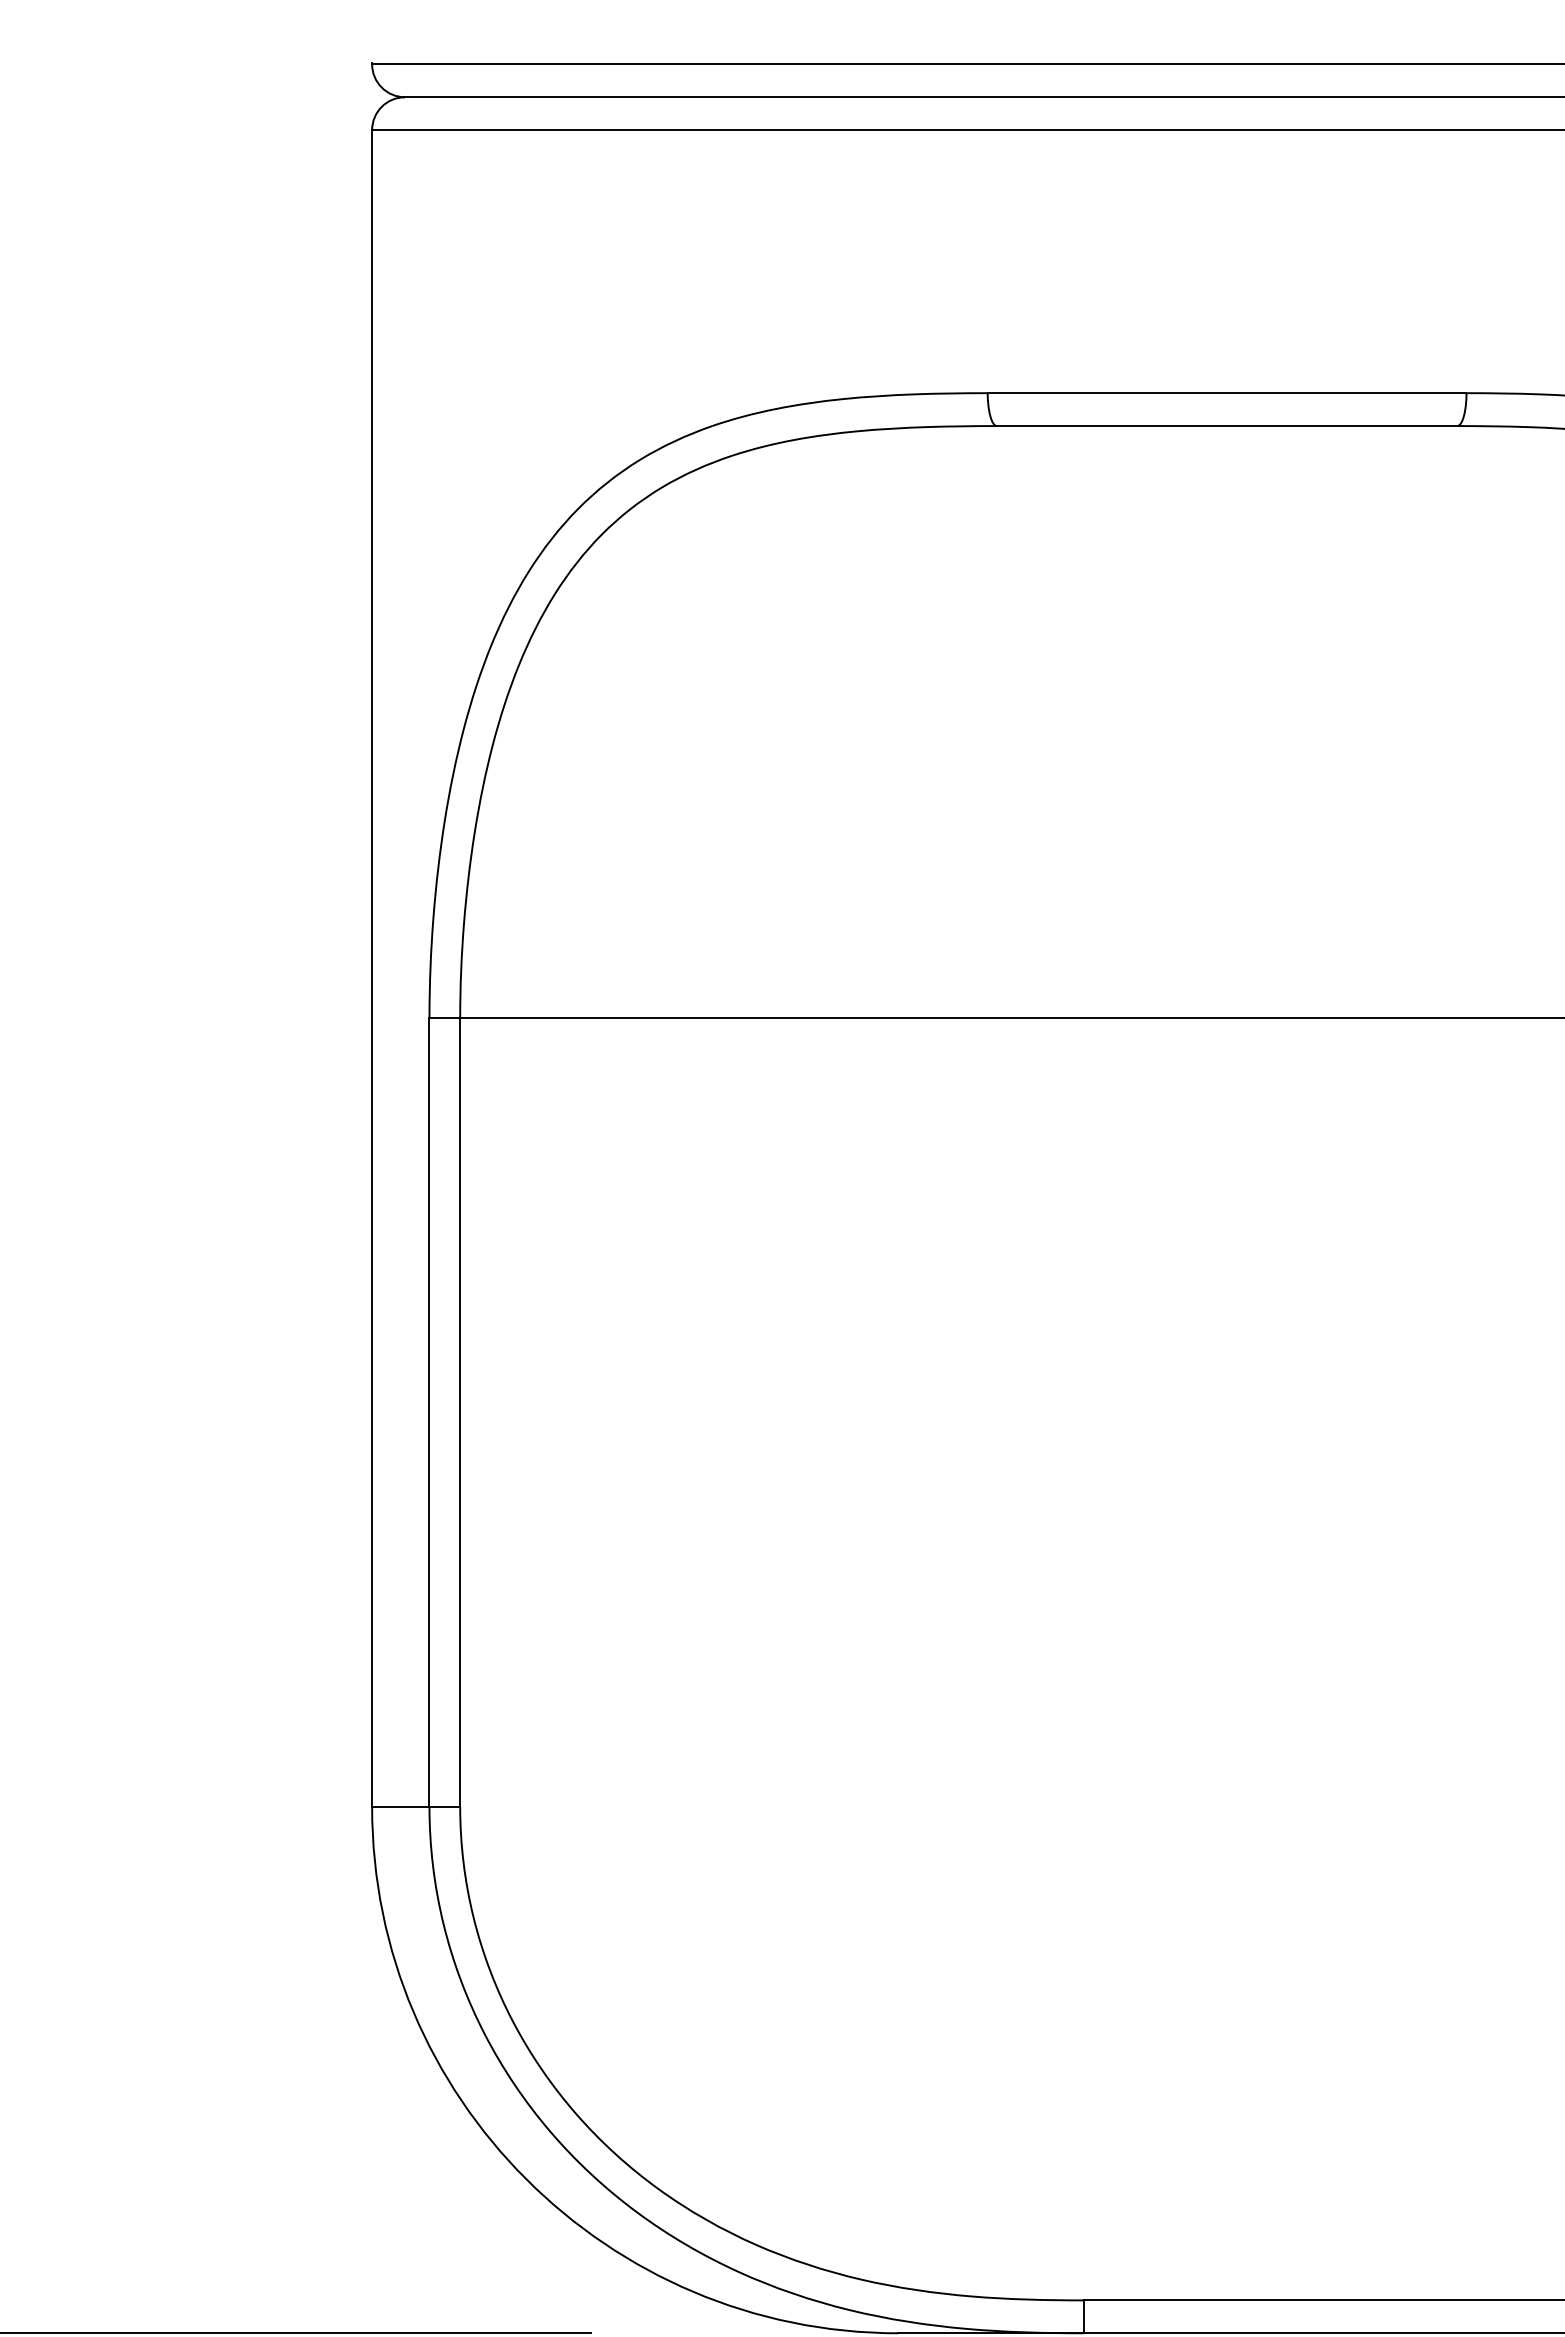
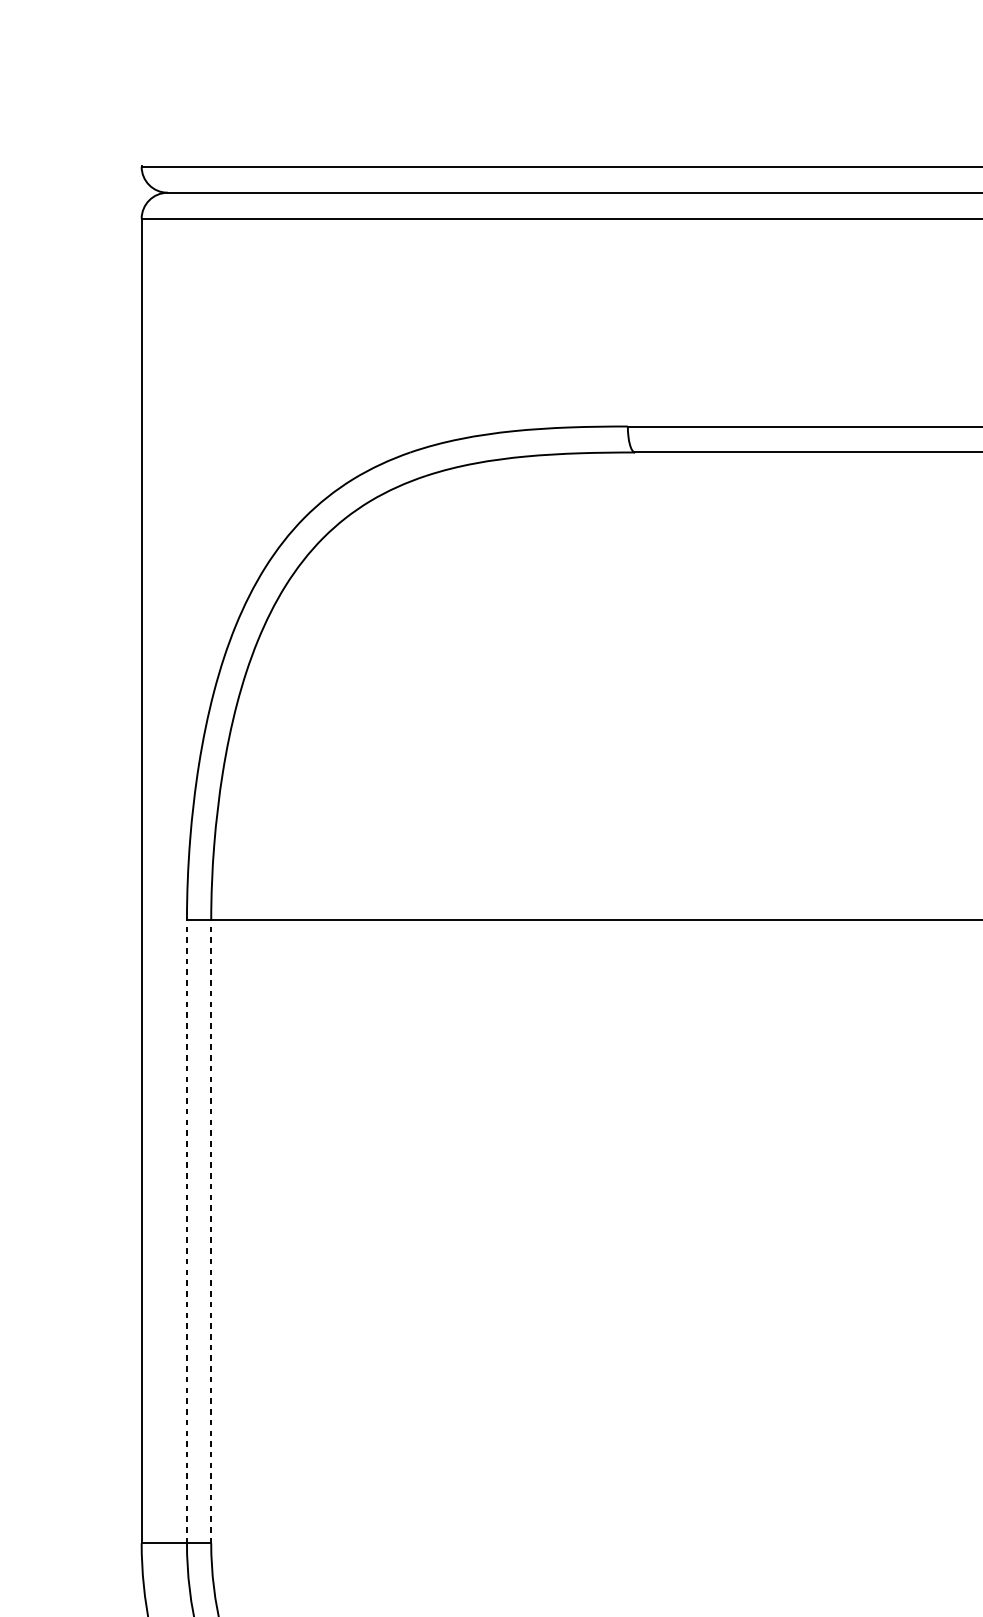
line: (429, 1412) -> (186, 1231), solid -> dashed
line: (460, 1412) -> (211, 1231), solid -> dashed

